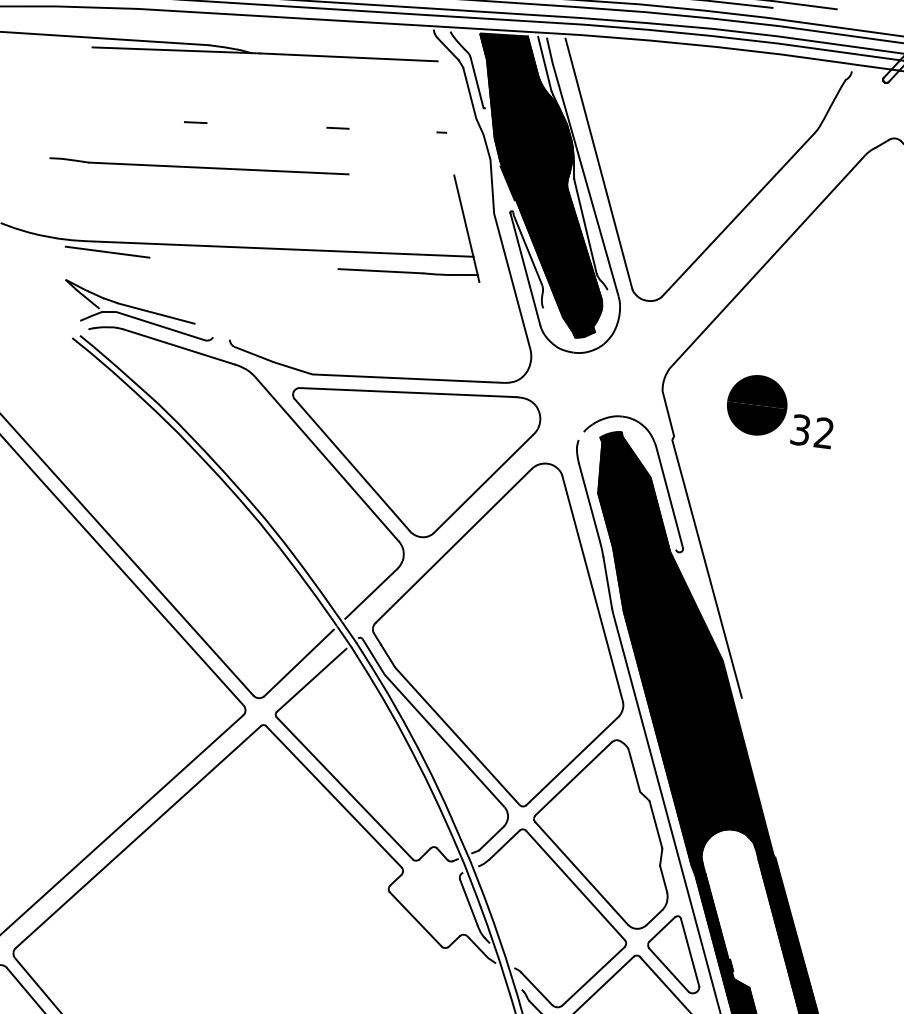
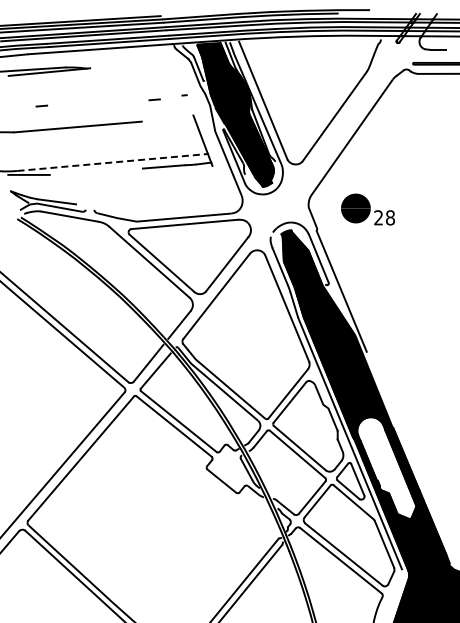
line: (348, 57) -> (134, 64), removed
line: (195, 121) -> (41, 105), moved
line: (337, 127) -> (154, 99), moved
line: (278, 248) -> (112, 162), solid -> dashed
text: (812, 430) -> (384, 217), 32 -> 28

